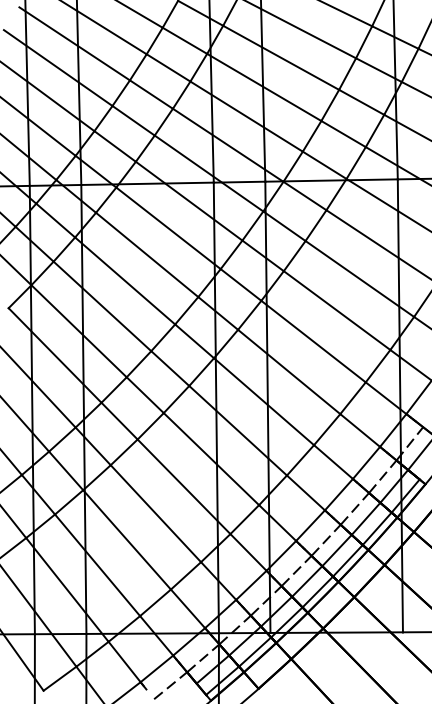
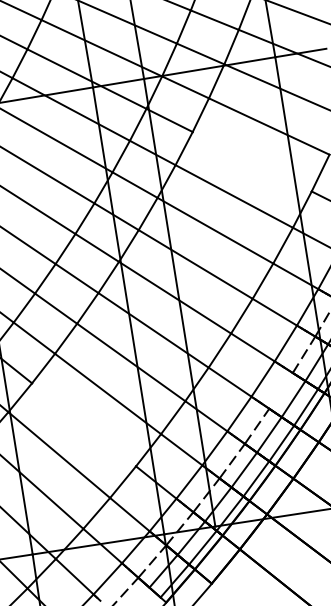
line: (359, 278) -> (251, 161), removed
line: (354, 508) -> (280, 390), removed
line: (155, 513) -> (83, 424), removed

